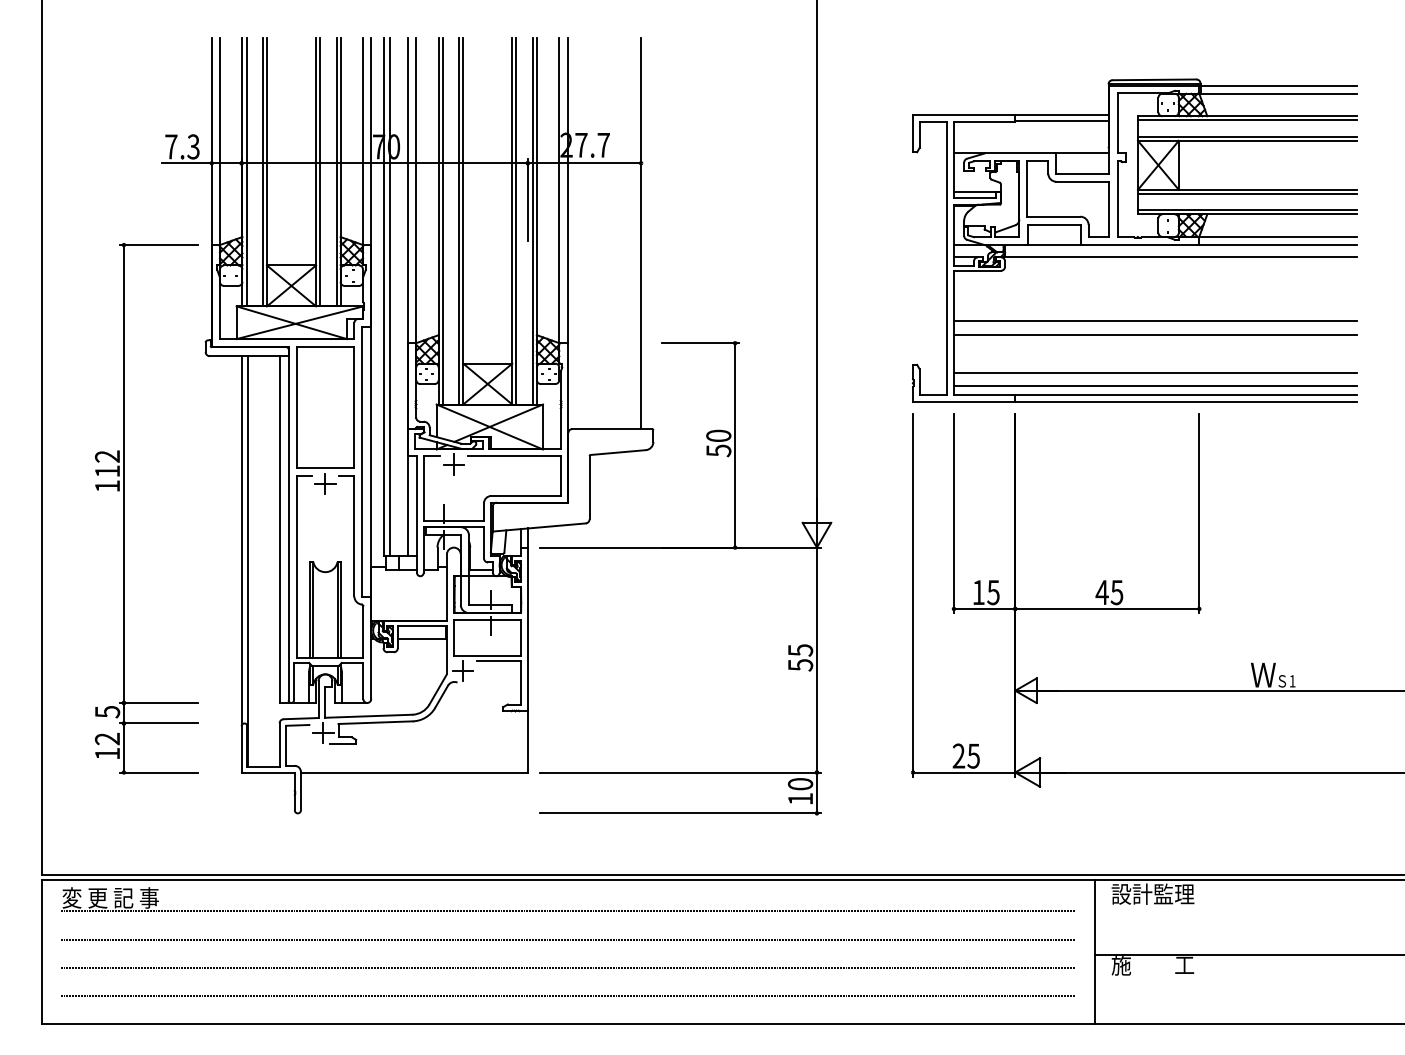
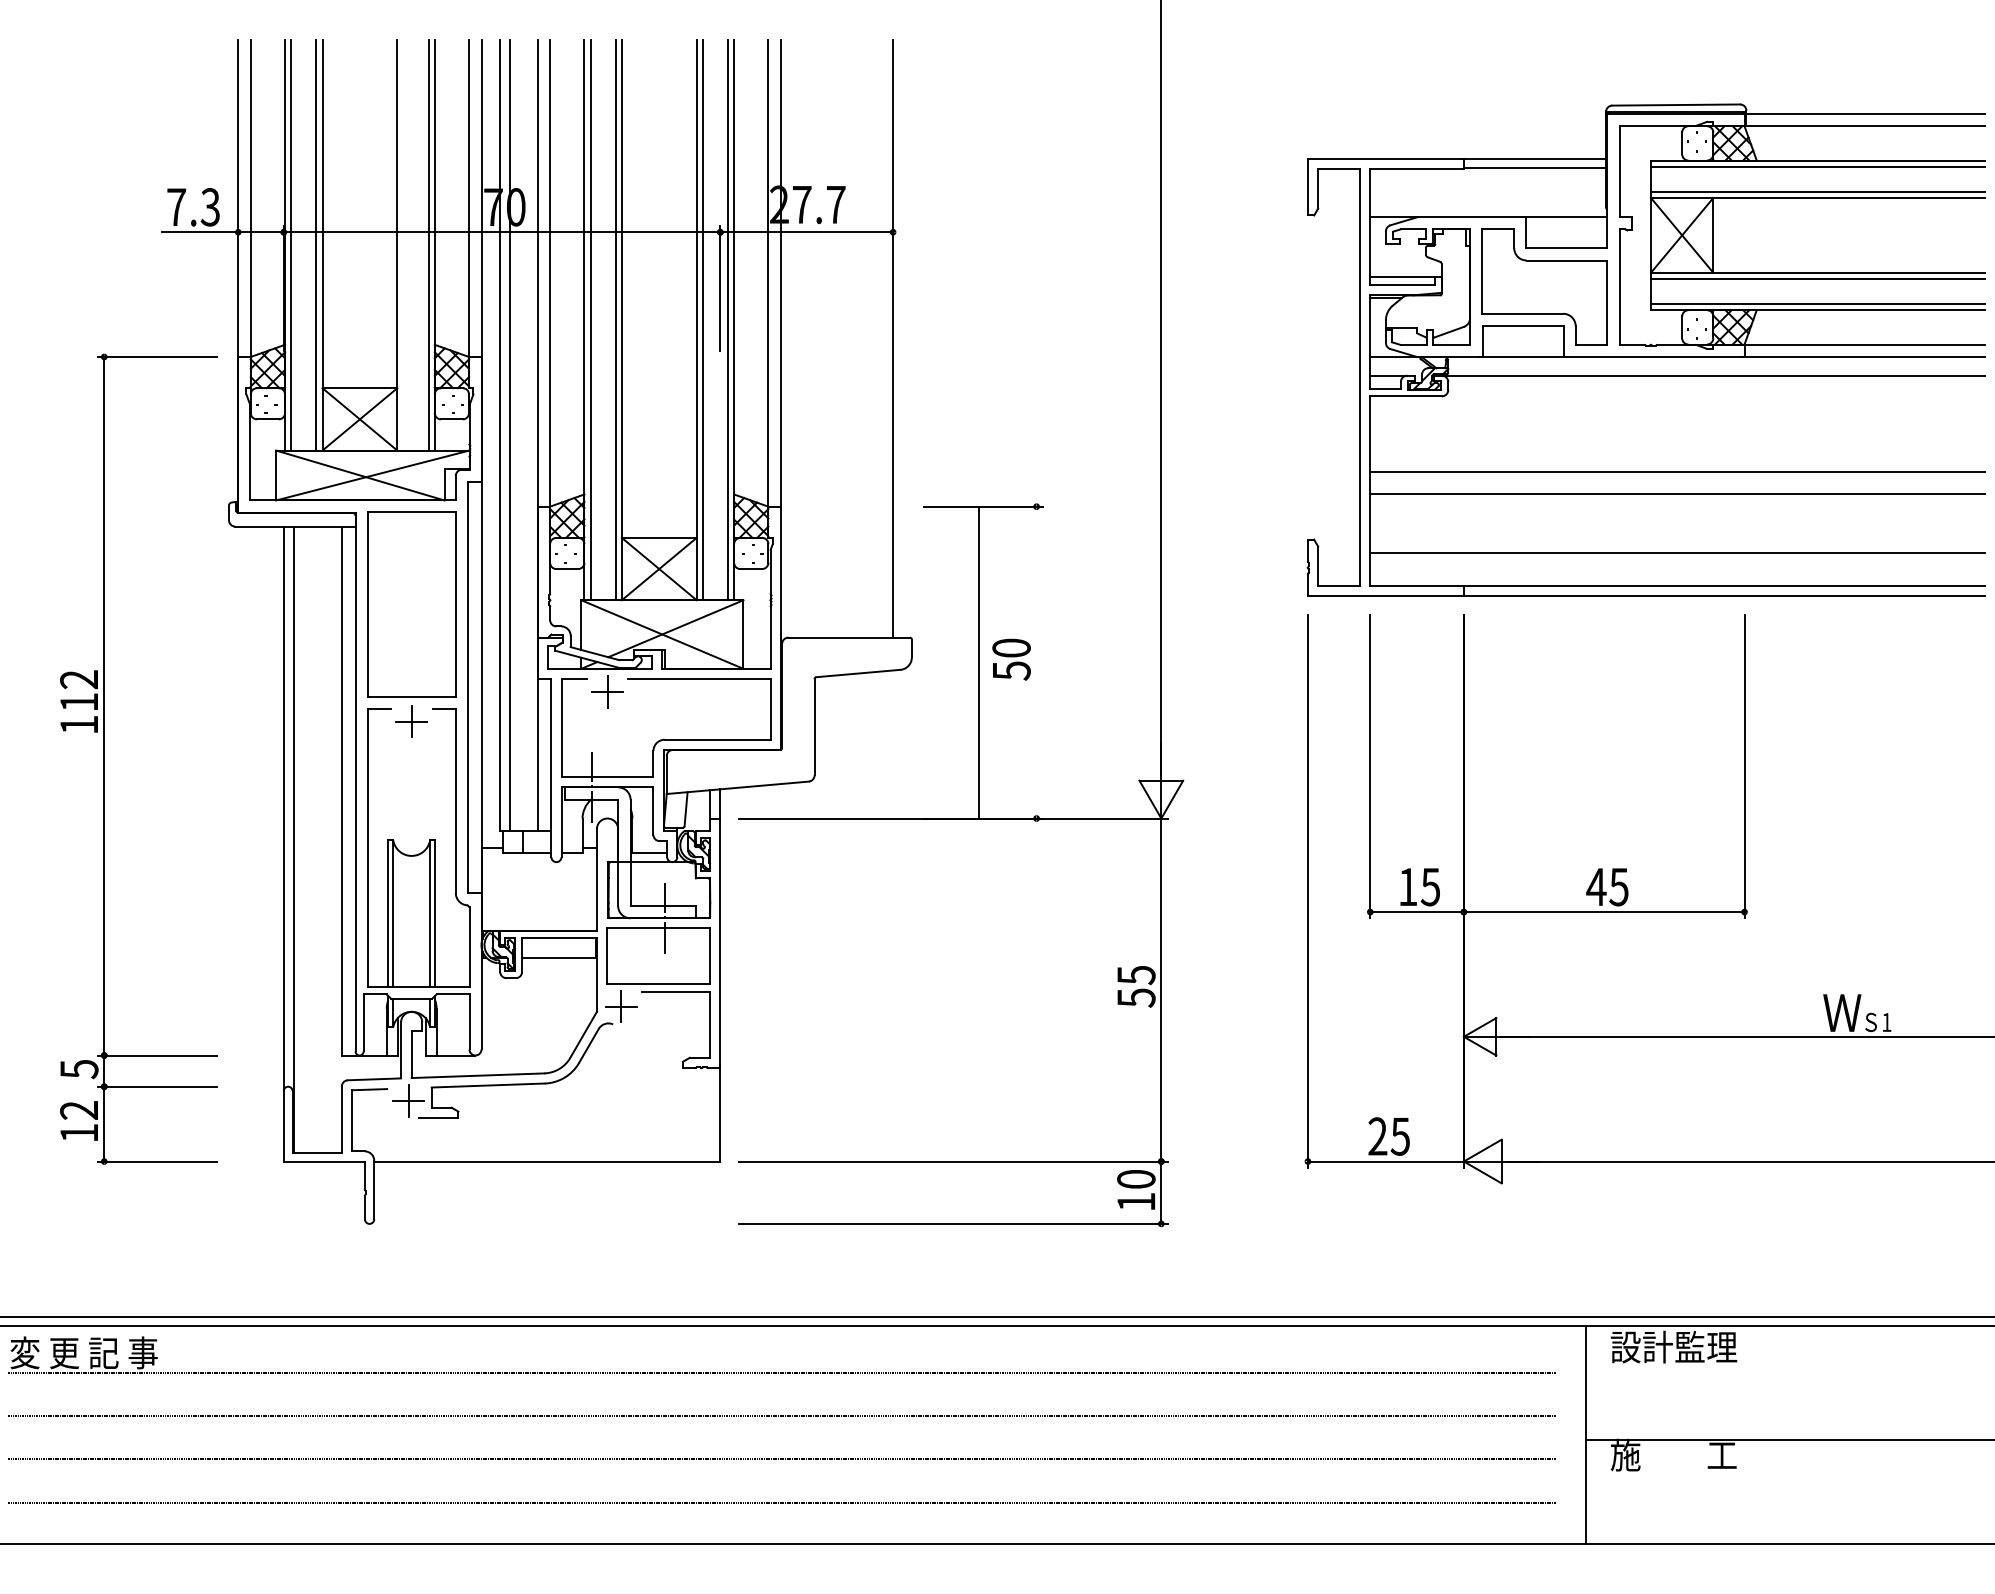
line: (320, 171) -> (404, 244), removed
line: (1154, 385) -> (1676, 571), removed
line: (735, 445) -> (979, 662), moved

